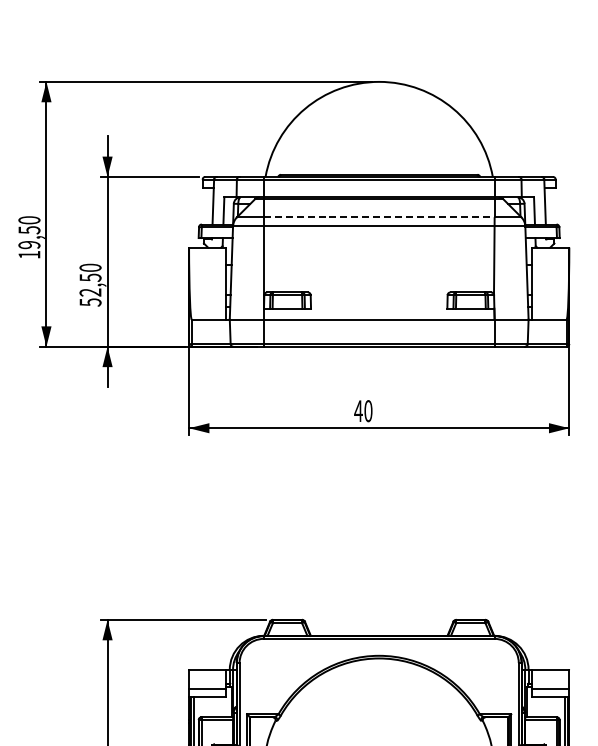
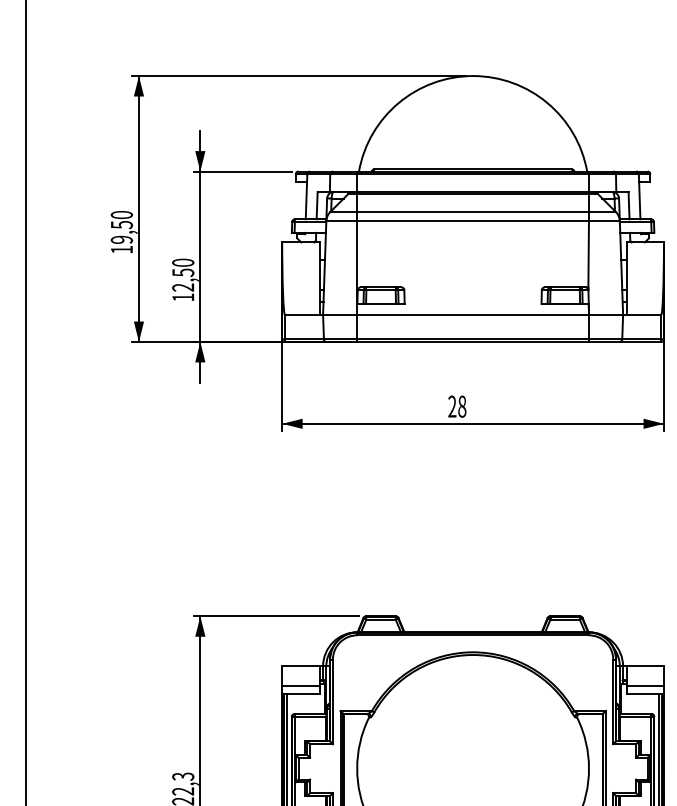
line: (379, 216) -> (473, 211), dashed -> solid
text: (90, 302) -> (183, 297), 52,50 -> 12,50
text: (362, 410) -> (456, 406), 40 -> 28

